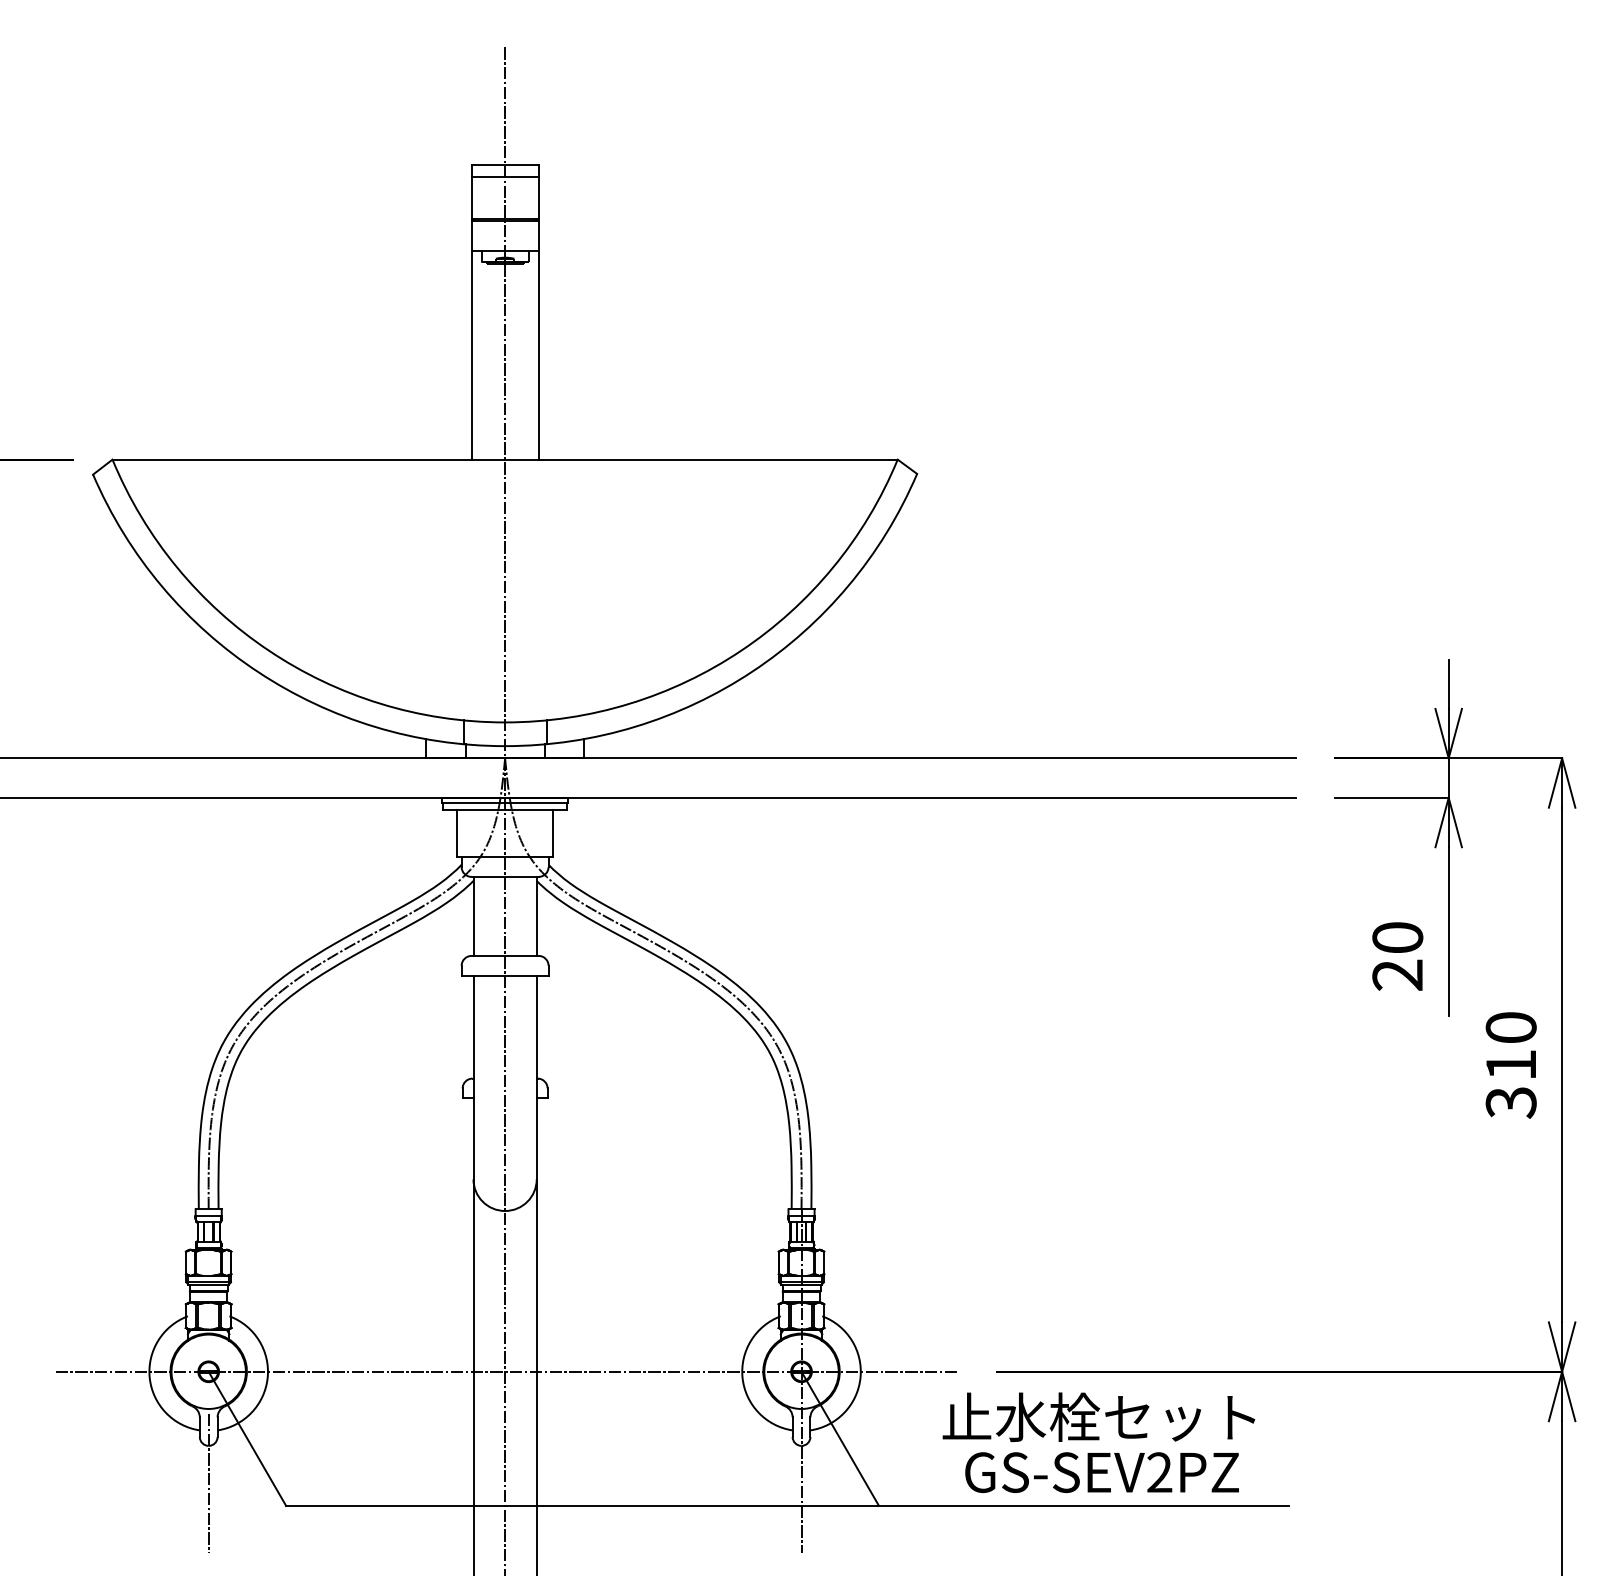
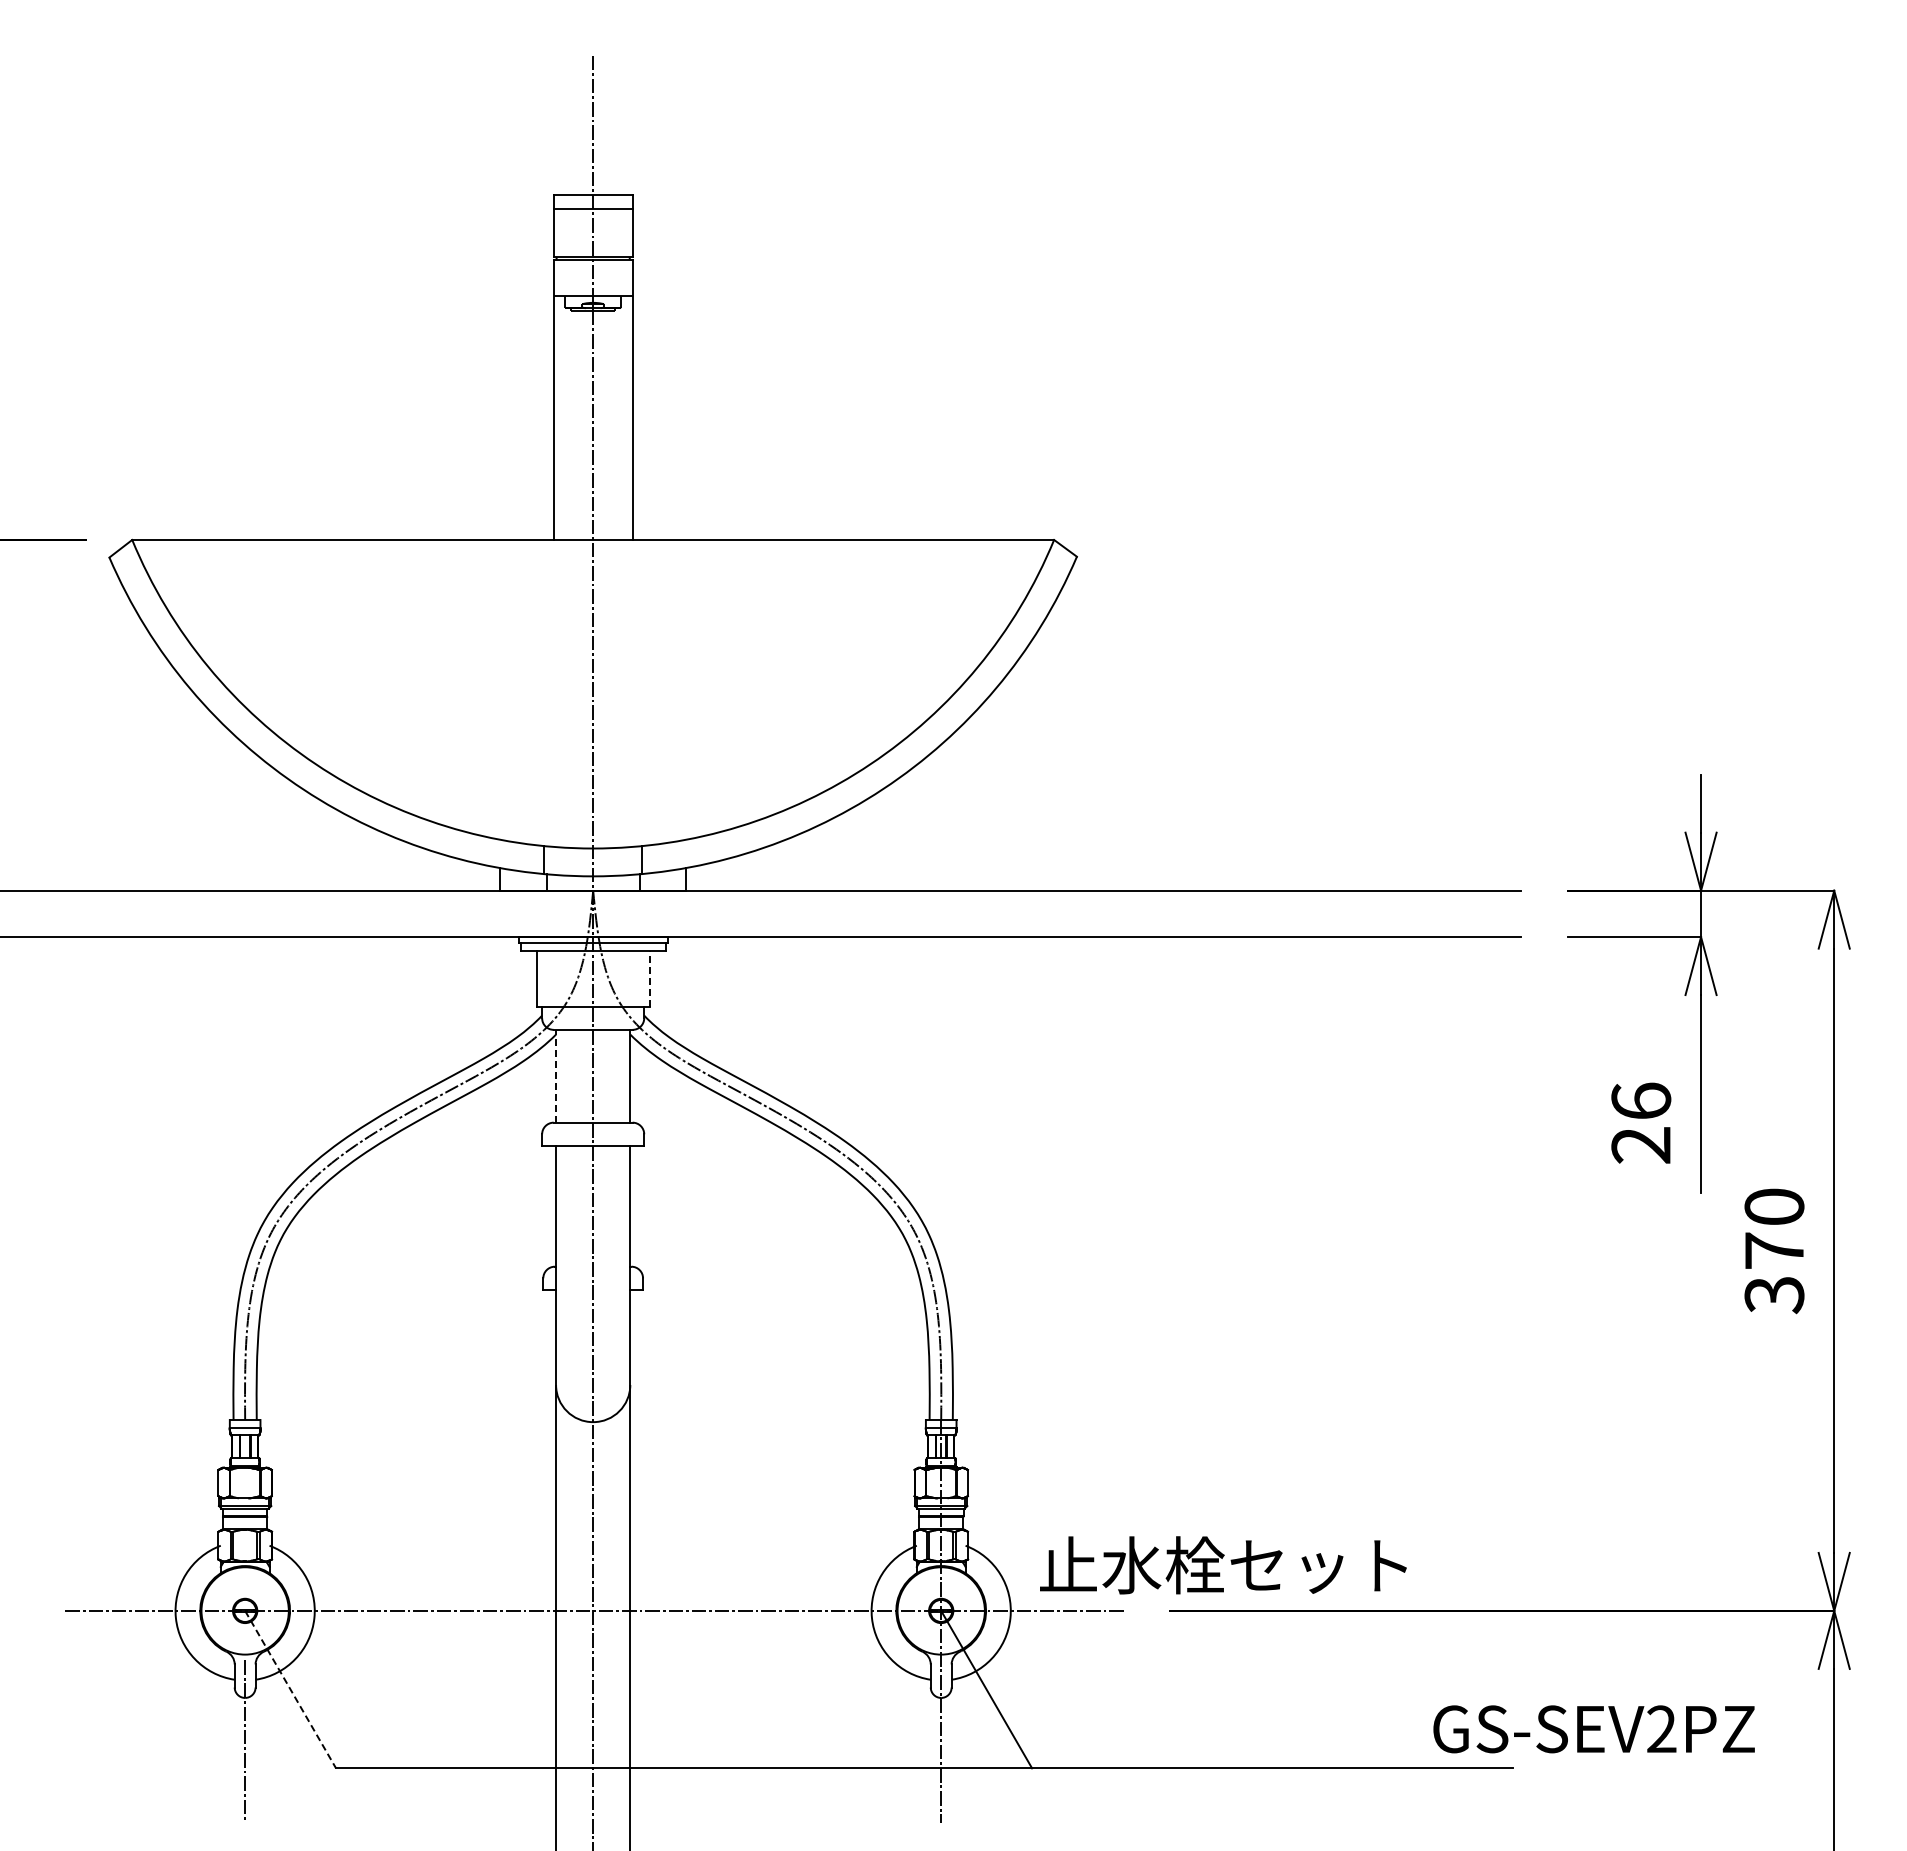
line: (553, 833) -> (649, 978), solid -> dashed
line: (473, 915) -> (556, 1075), solid -> dashed
text: (1397, 937) -> (1641, 1100), 20 -> 26
text: (1511, 1064) -> (1774, 1250), 310 -> 370
text: (1099, 1417) -> (1223, 1565), moved
line: (247, 1438) -> (290, 1689), solid -> dashed
text: (1101, 1472) -> (1593, 1729), moved

